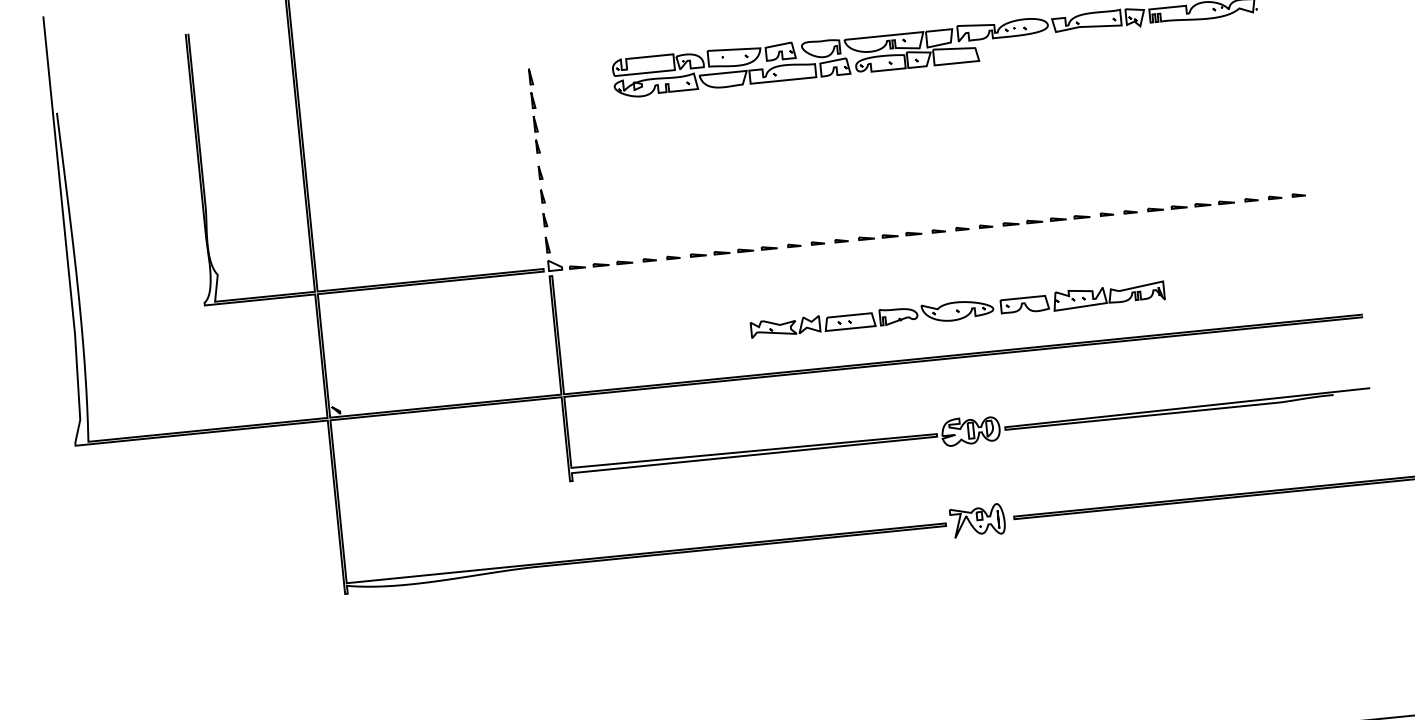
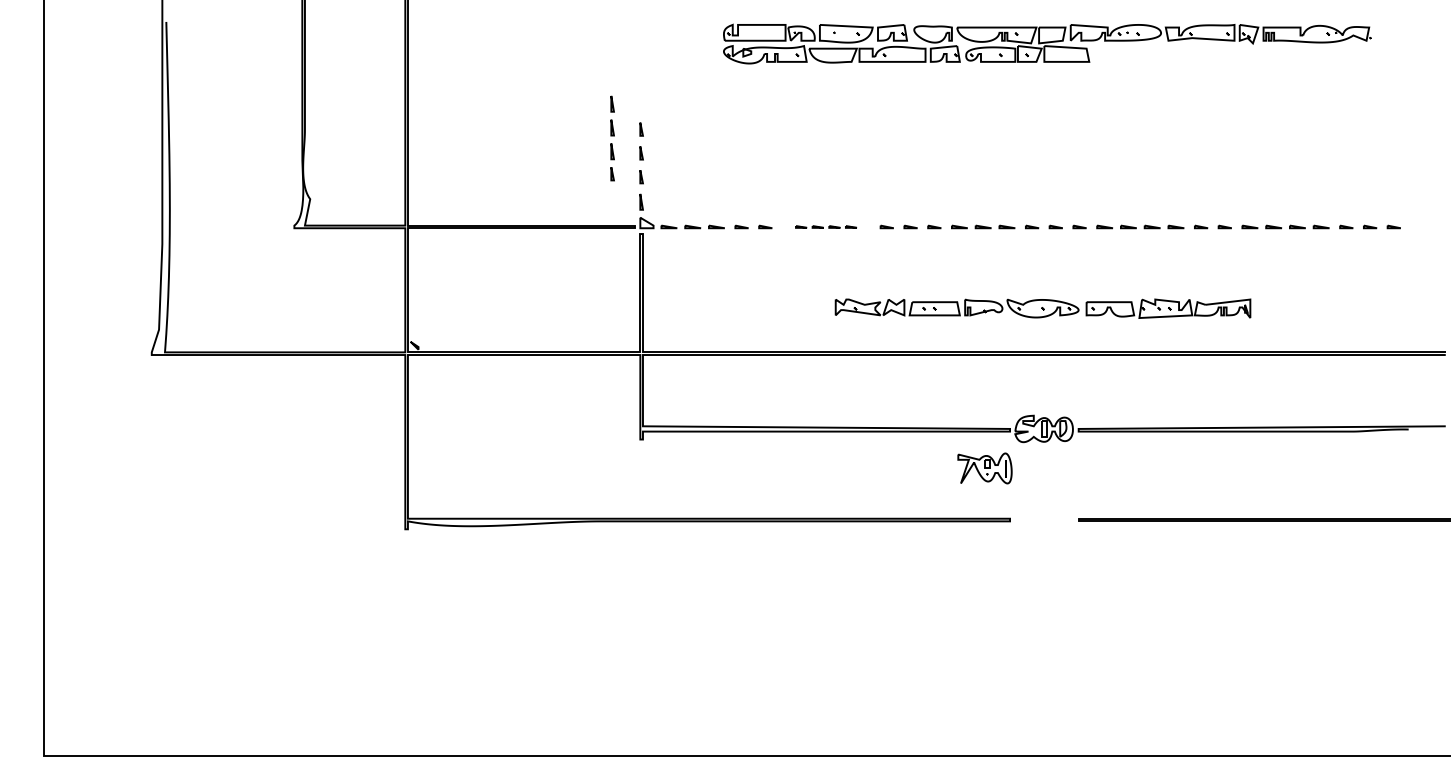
line: (534, 109) -> (612, 136), moved
part: (734, 250) -> (826, 226), size x0.7
part: (977, 521) -> (984, 468), moved

